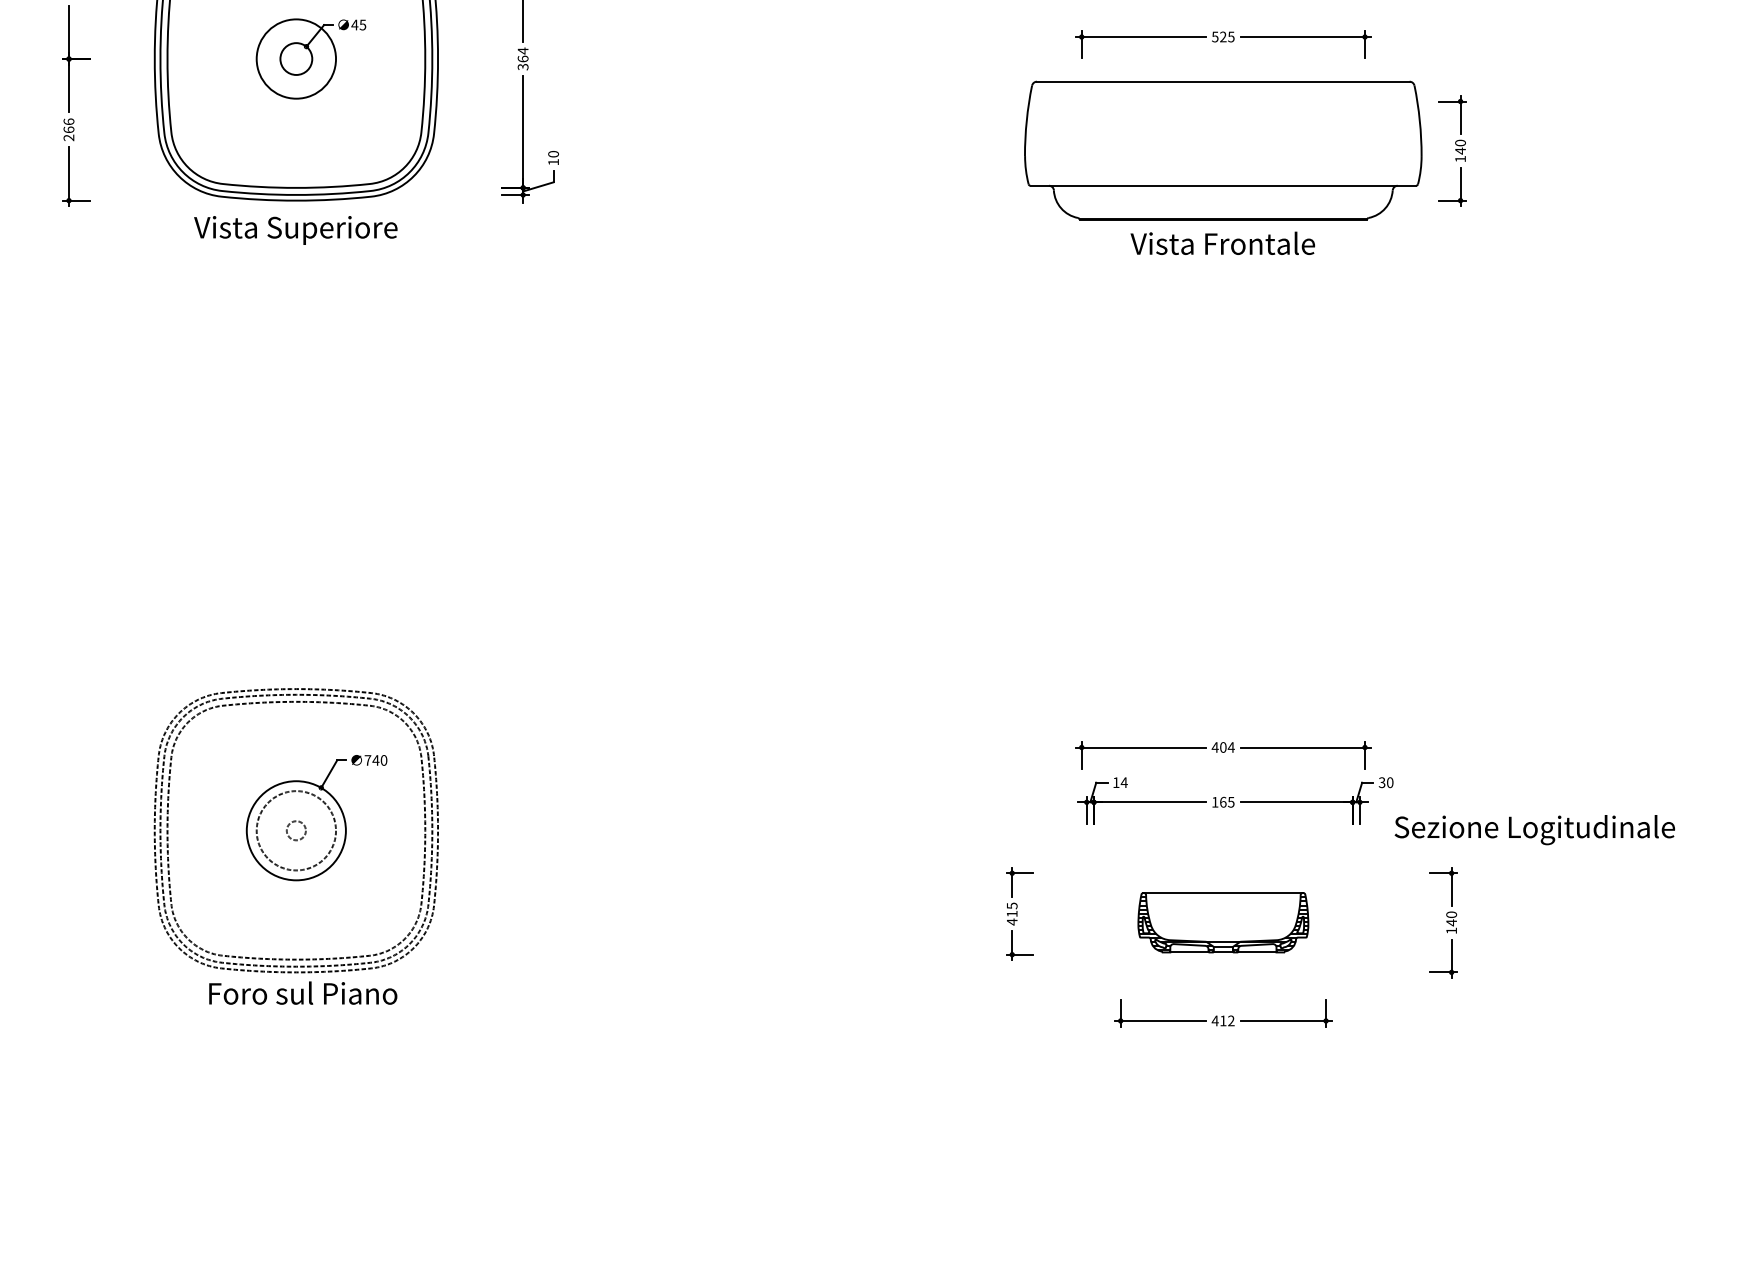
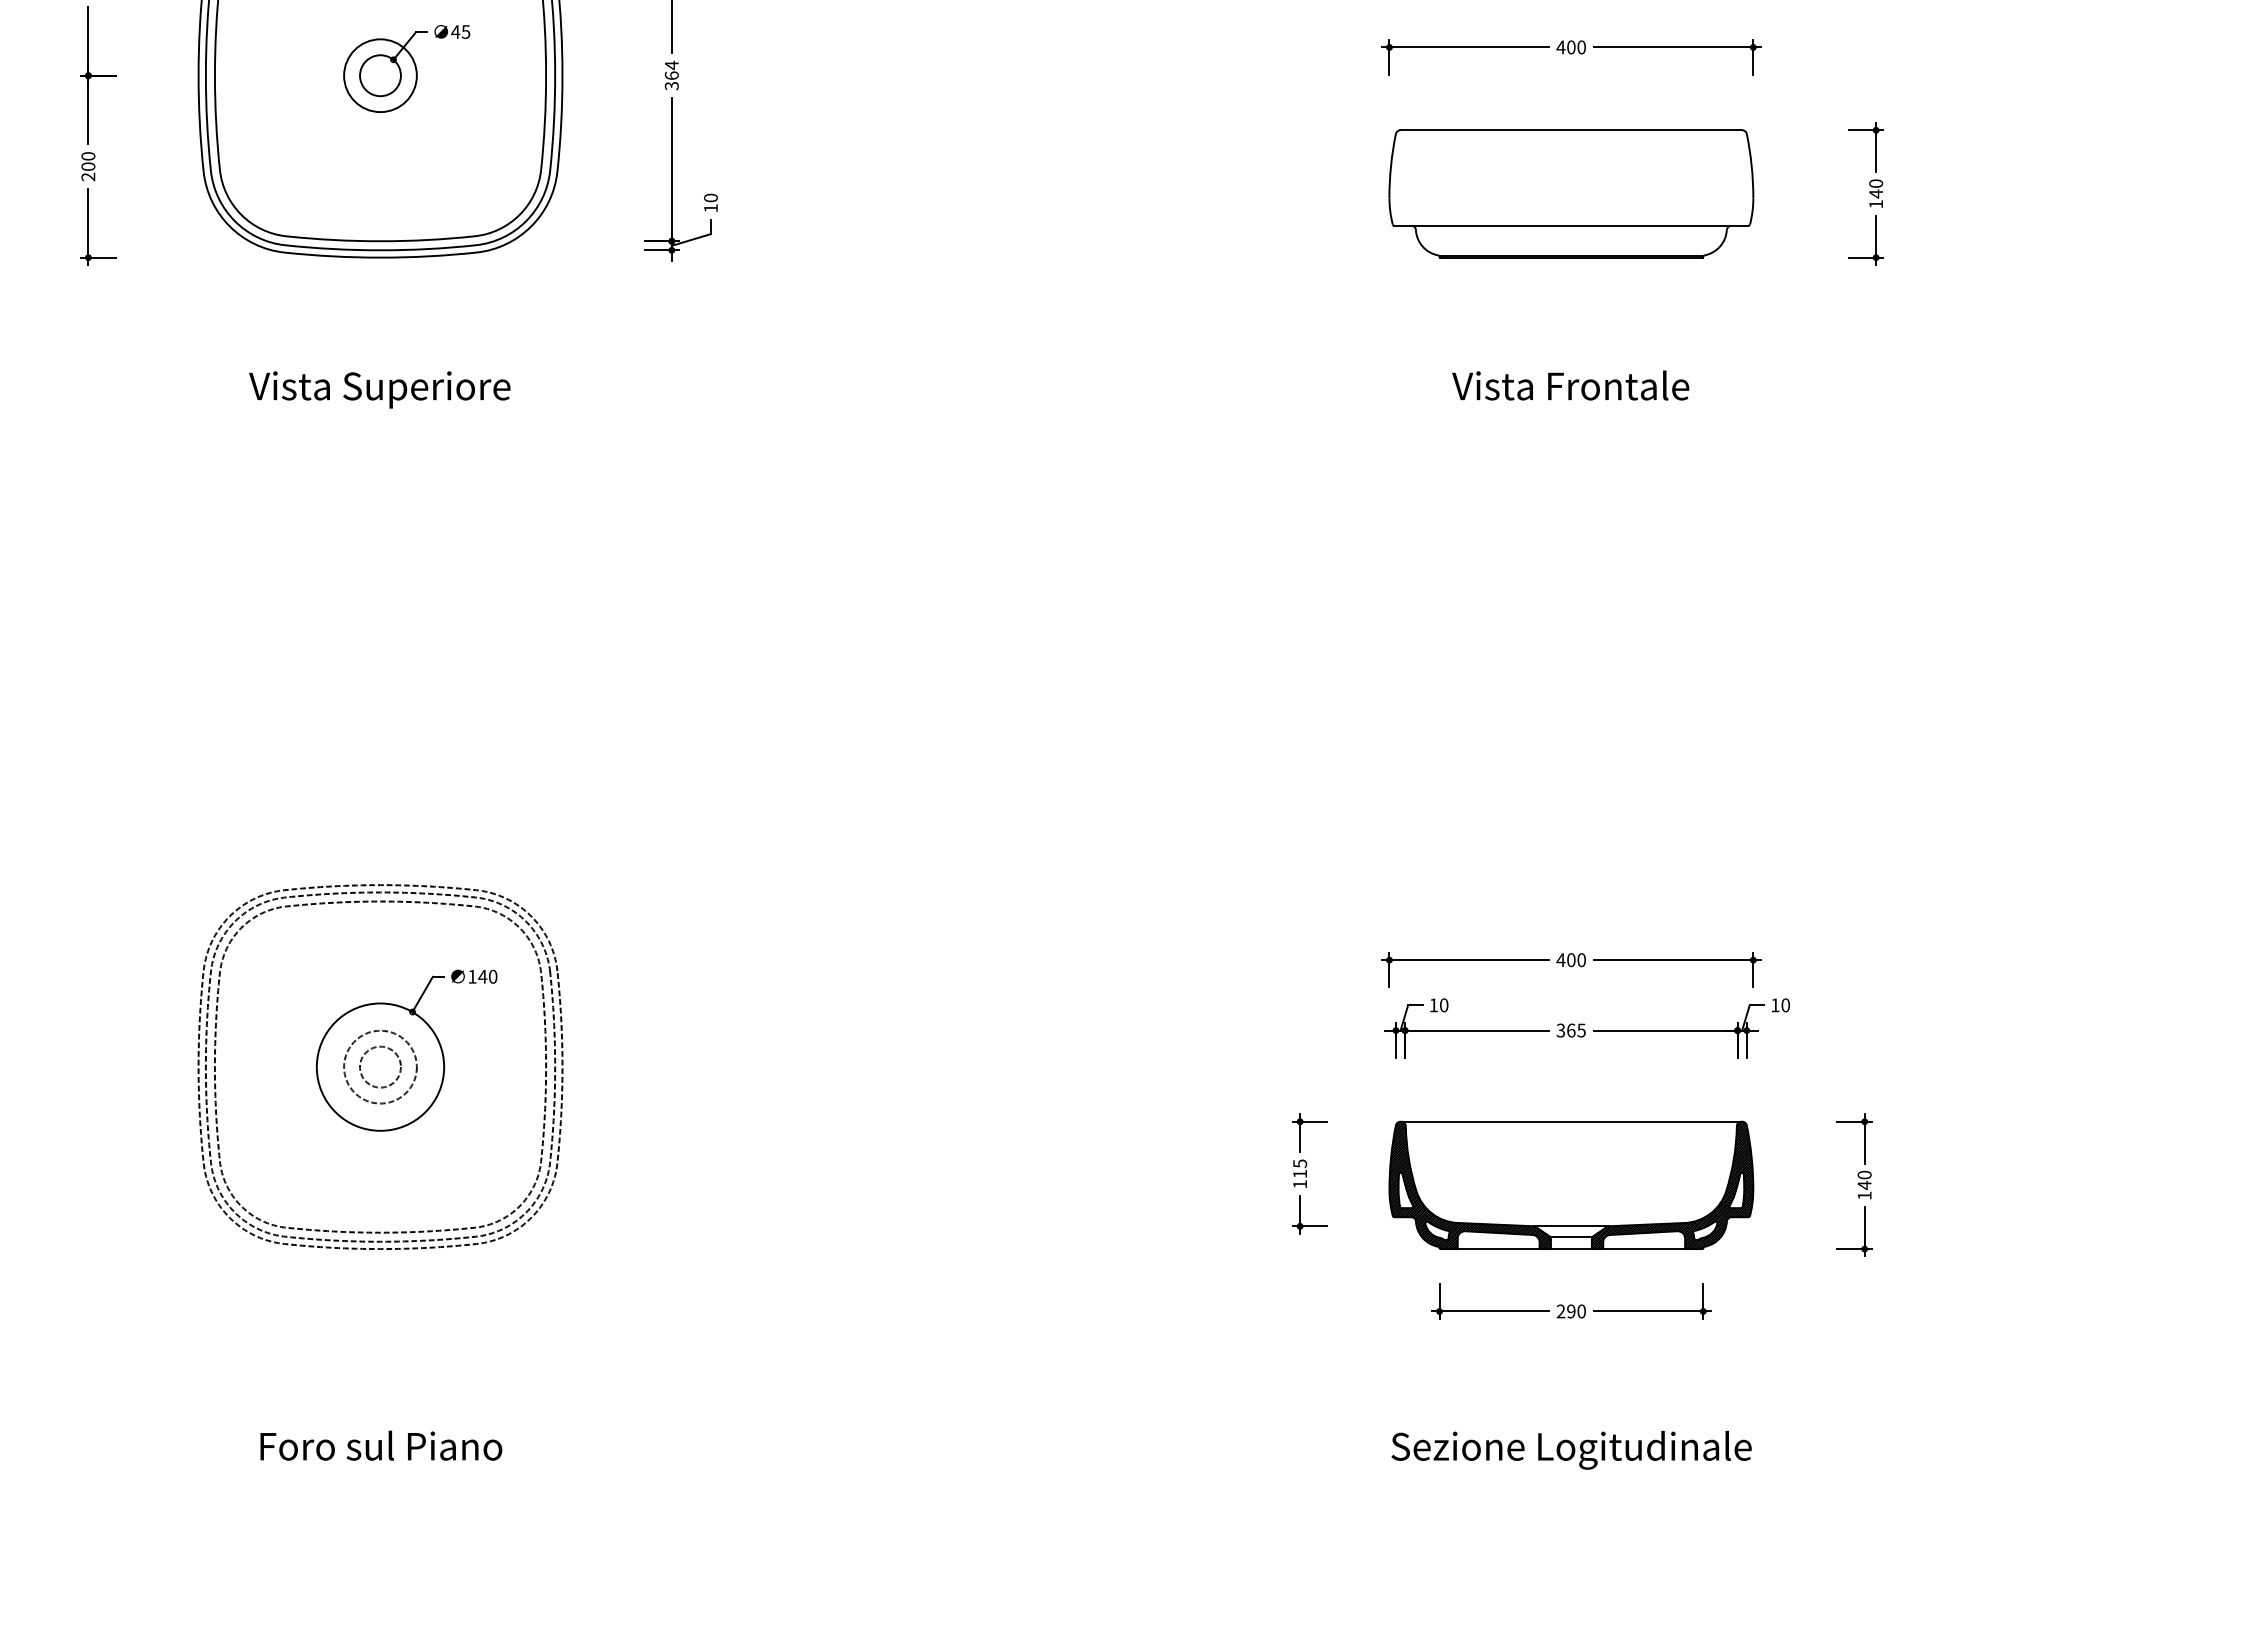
text: (1222, 37) -> (1570, 47), 525 -> 400
circle: (296, 58) -> (380, 75), size x0.71
text: (69, 125) -> (88, 161), 266 -> 200
part: (1223, 150) -> (1571, 193), size x0.71
text: (295, 230) -> (379, 389), moved
text: (1222, 243) -> (1570, 385), moved
text: (1231, 747) -> (1581, 960), 404 -> 400
text: (367, 760) -> (472, 976), 740 -> 140
text: (1123, 782) -> (1443, 1005), 14 -> 10
text: (1382, 782) -> (1775, 1005), 30 -> 10
text: (1214, 802) -> (1560, 1030), 165 -> 365
text: (1534, 829) -> (1571, 1449), moved
circle: (296, 830) -> (380, 1066), size x0.71
circle: (296, 830) -> (380, 1066), size x1.67
text: (1011, 922) -> (1299, 1184), 415 -> 115
part: (1223, 922) -> (1571, 1184), size x1.67
text: (303, 992) -> (381, 1445), moved
text: (1222, 1020) -> (1570, 1311), 412 -> 290

